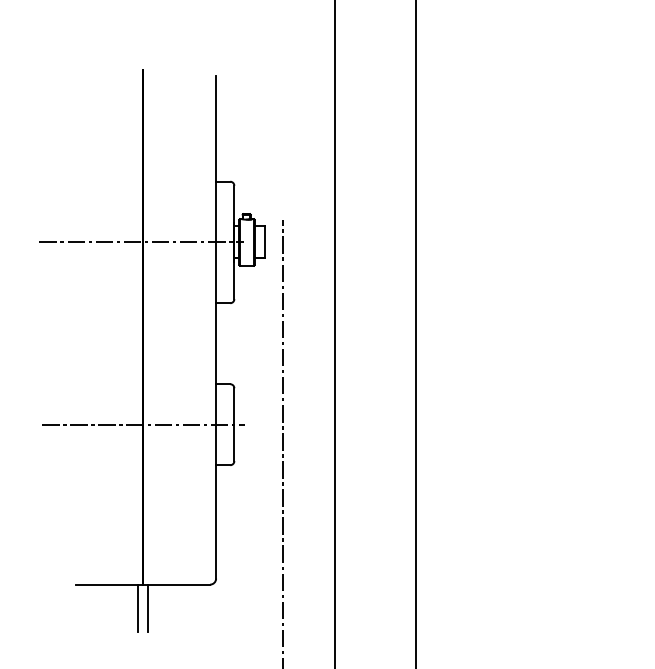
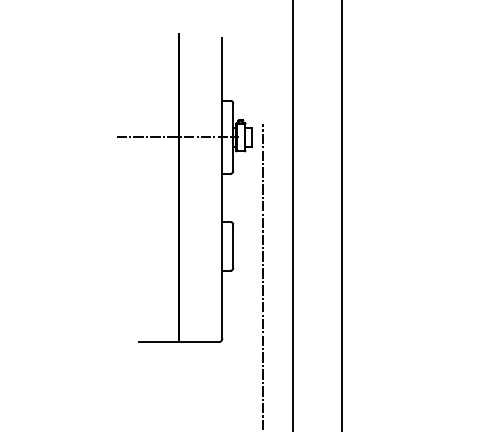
line: (142, 424) -> (178, 246), removed
line: (137, 608) -> (175, 356), removed
line: (147, 608) -> (181, 356), removed

